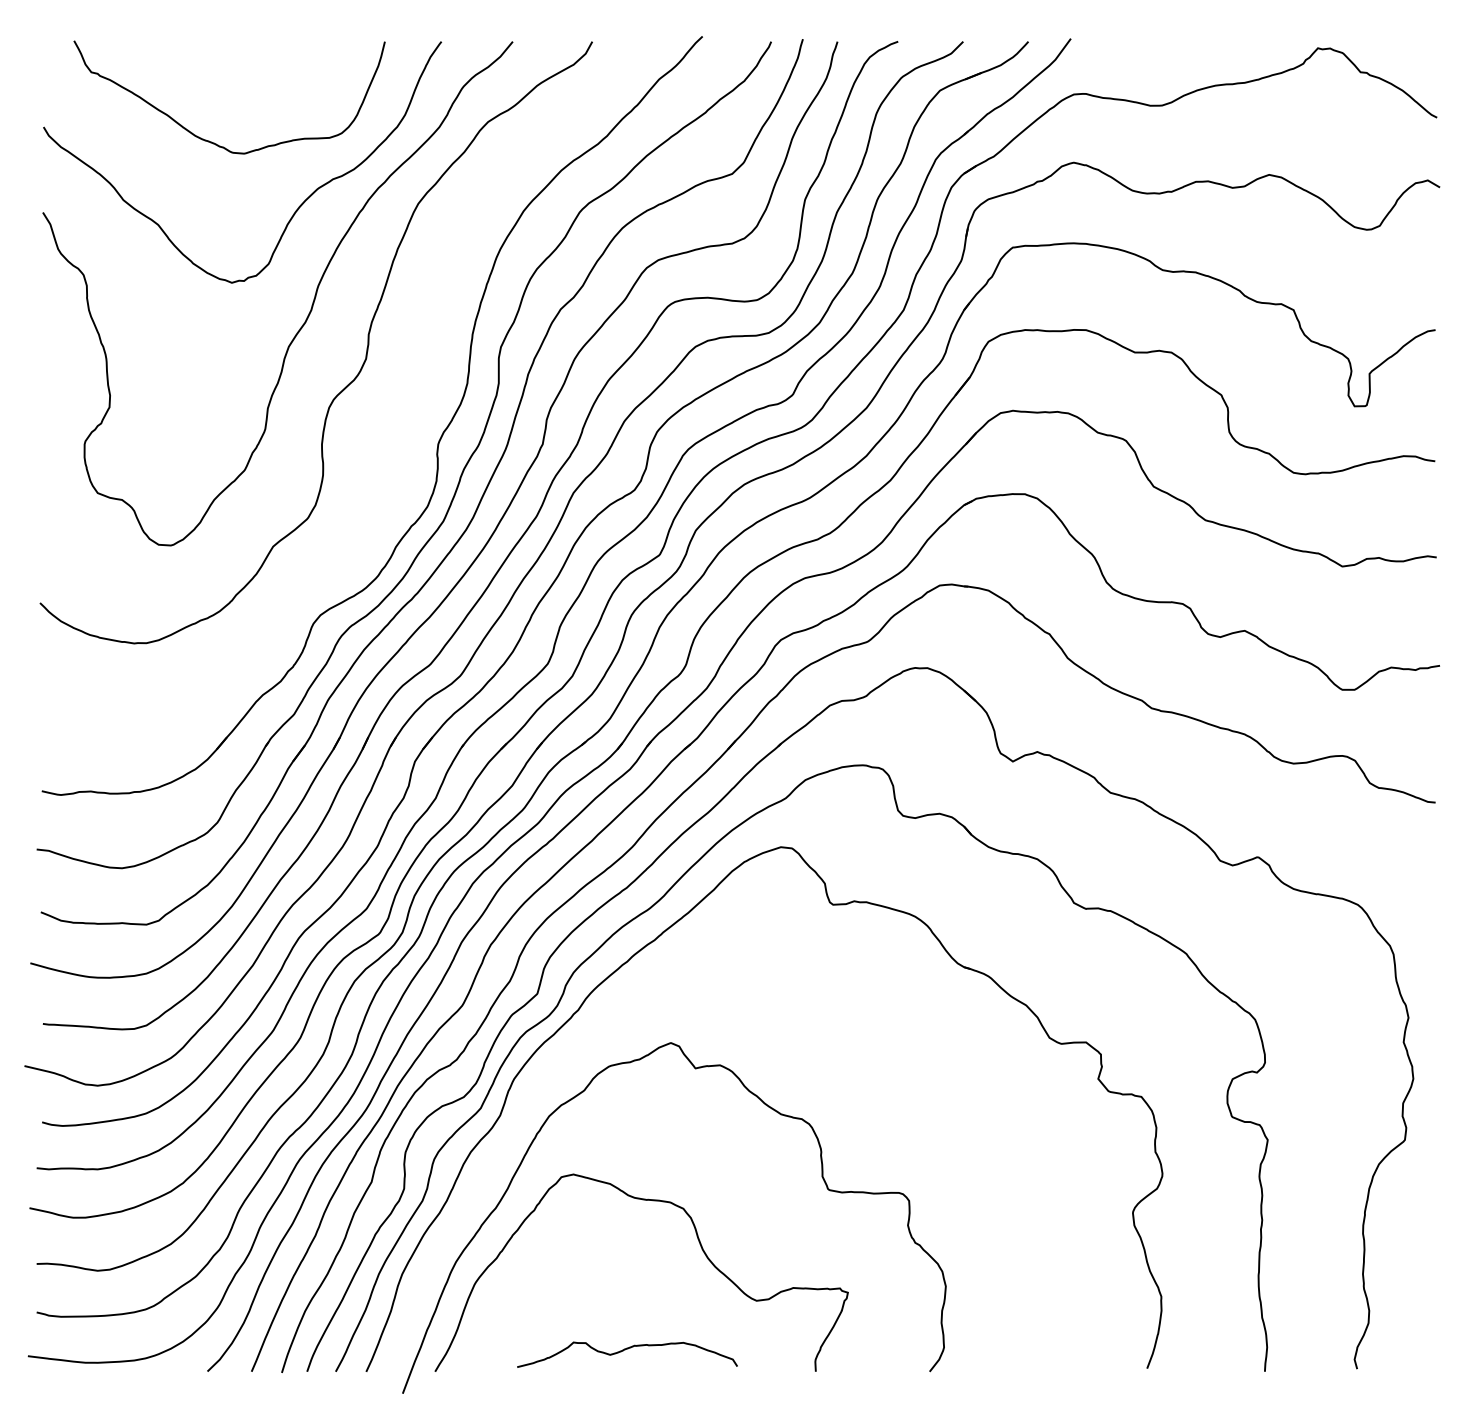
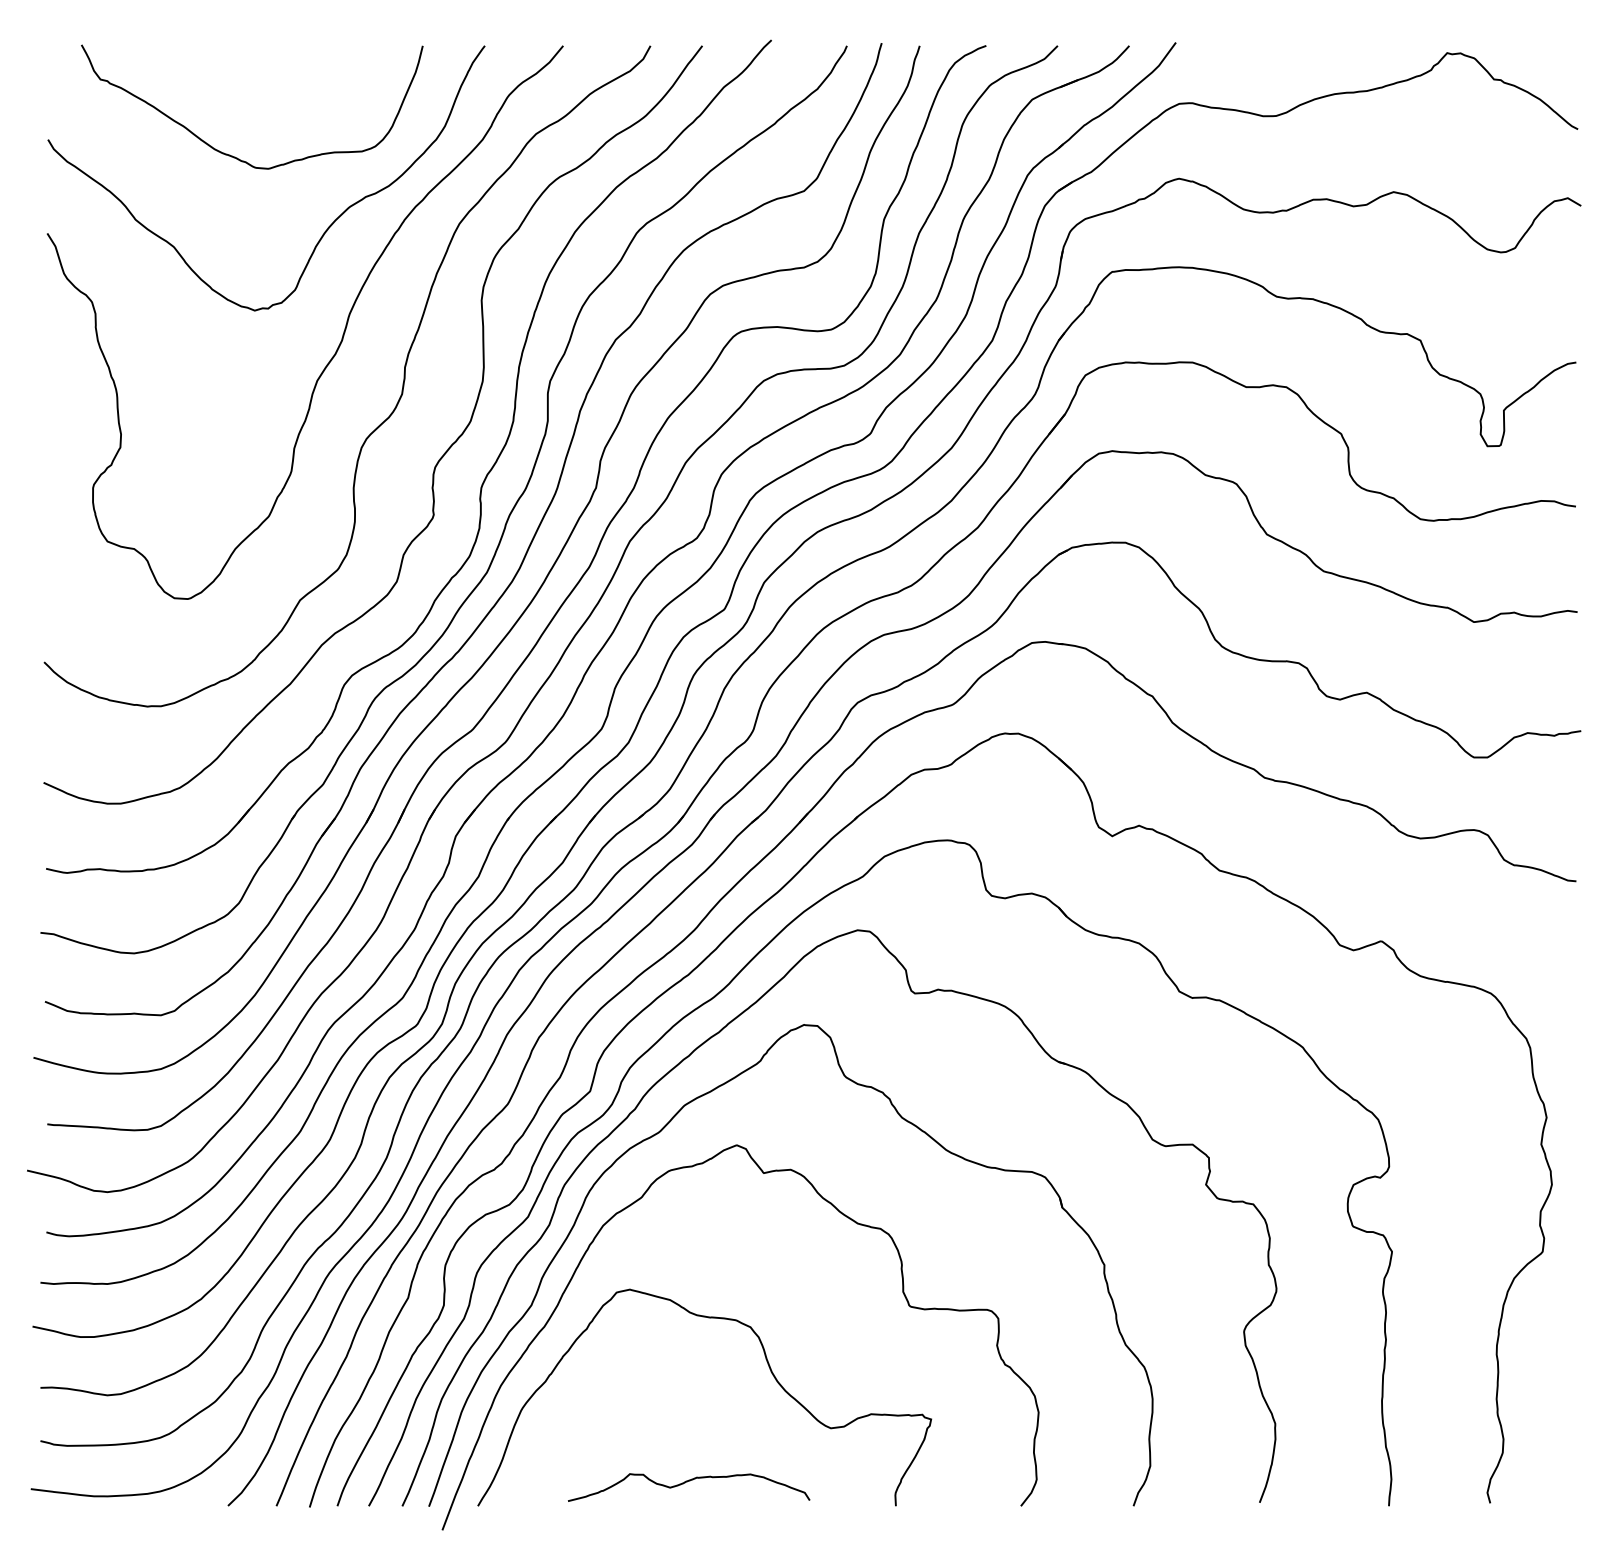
curve: (396, 422) -> (435, 464), added
part: (821, 1019) -> (902, 1119), added

